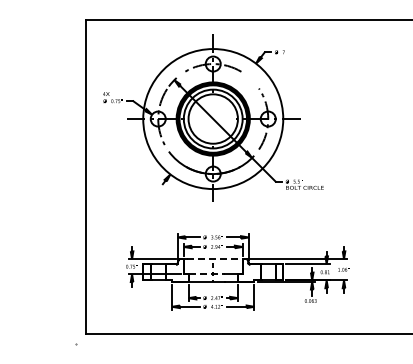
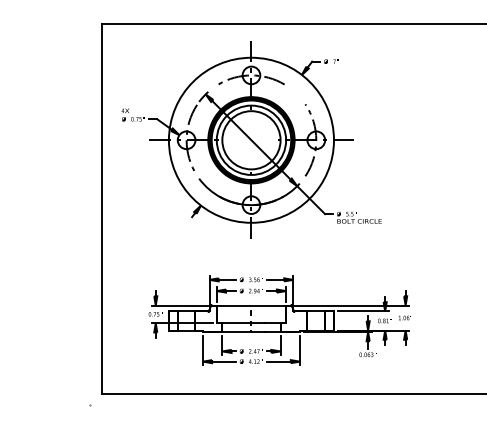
line: (215, 259) -> (254, 305), dashed -> solid
line: (207, 274) -> (244, 323), dashed -> solid

